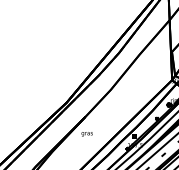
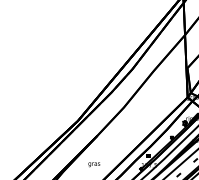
text: (87, 134) -> (94, 164), moved

